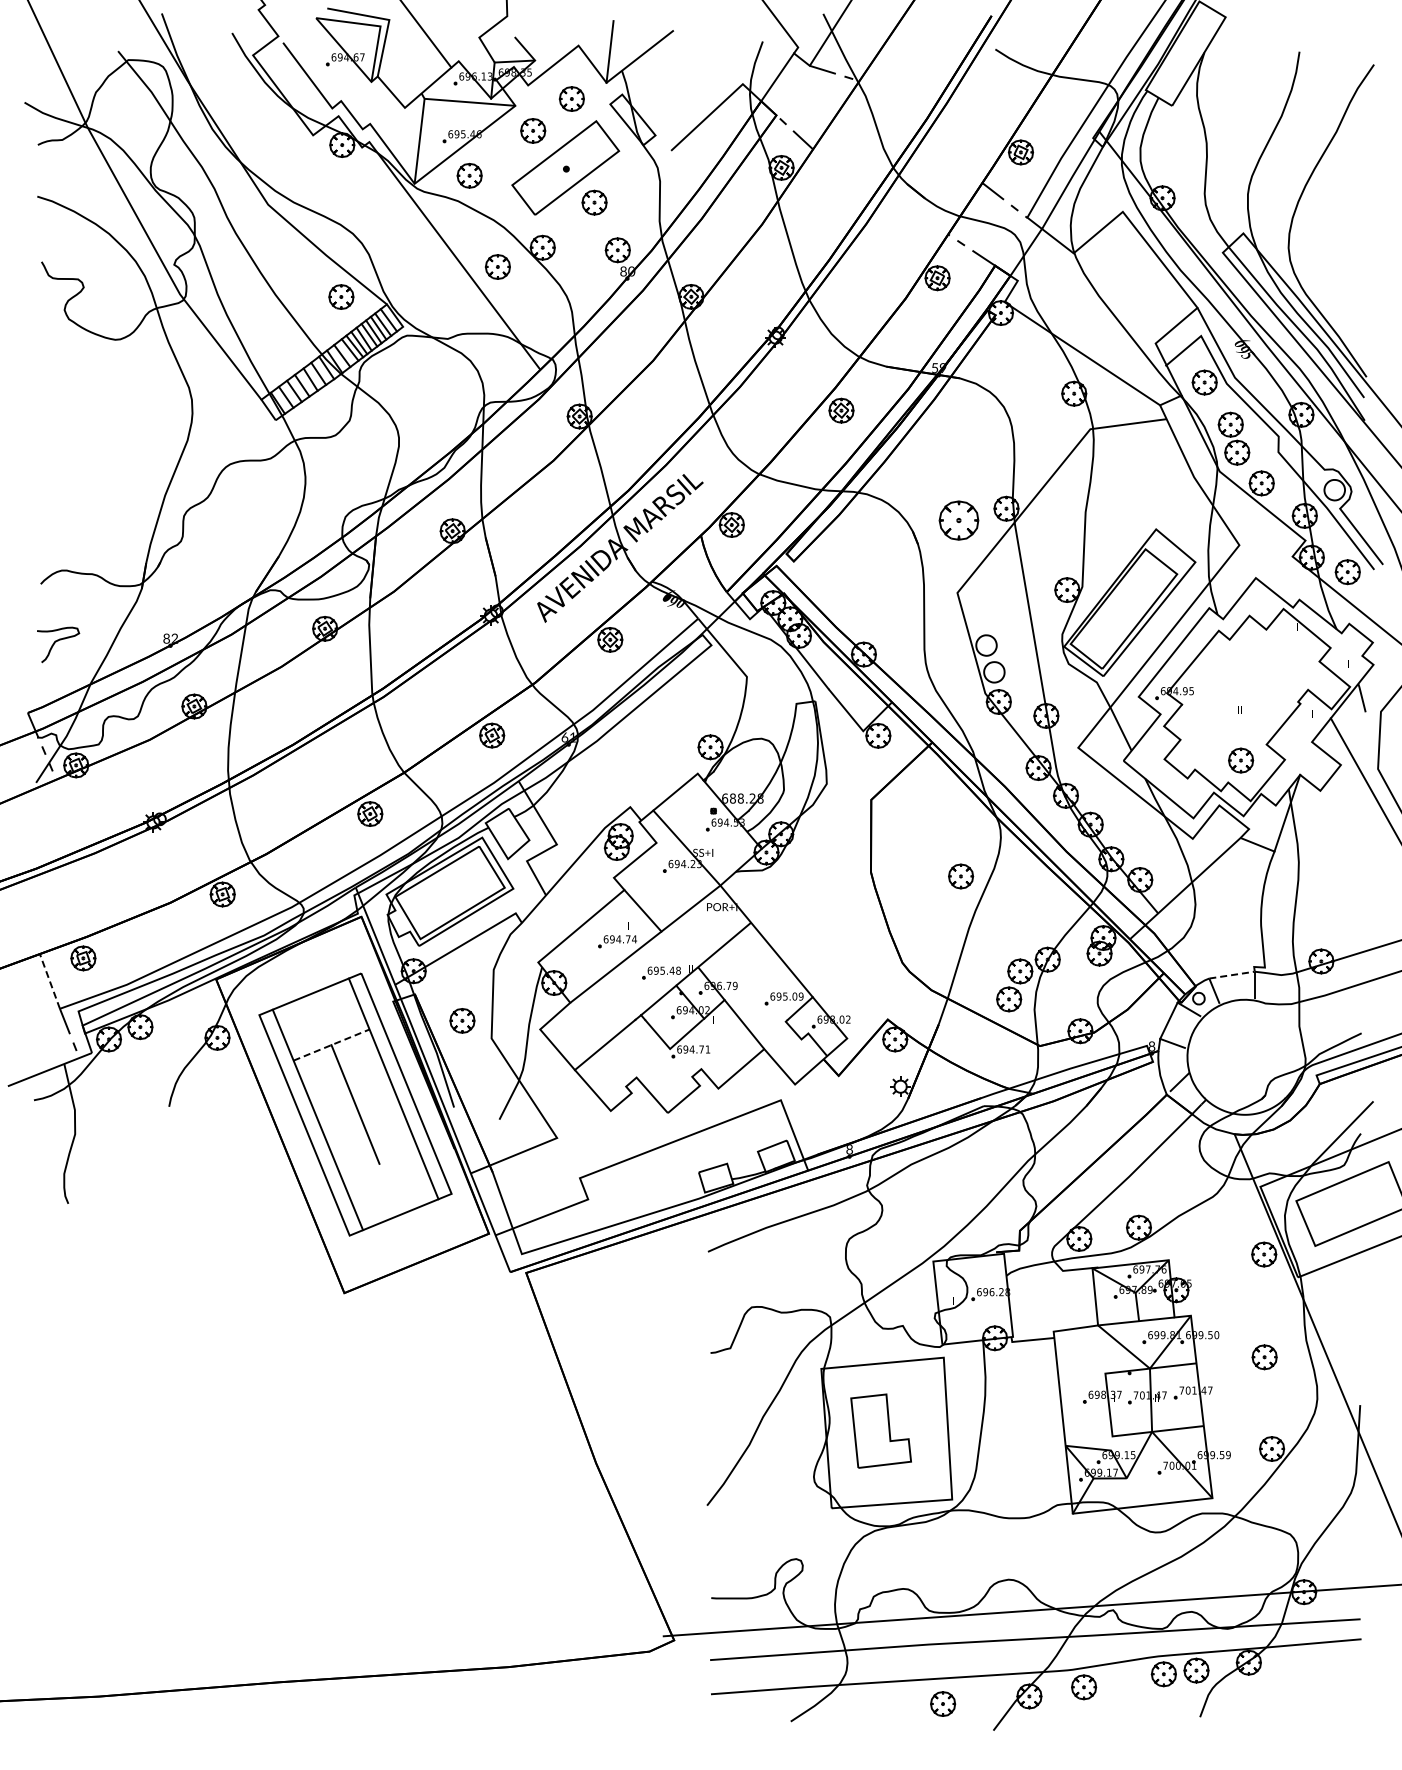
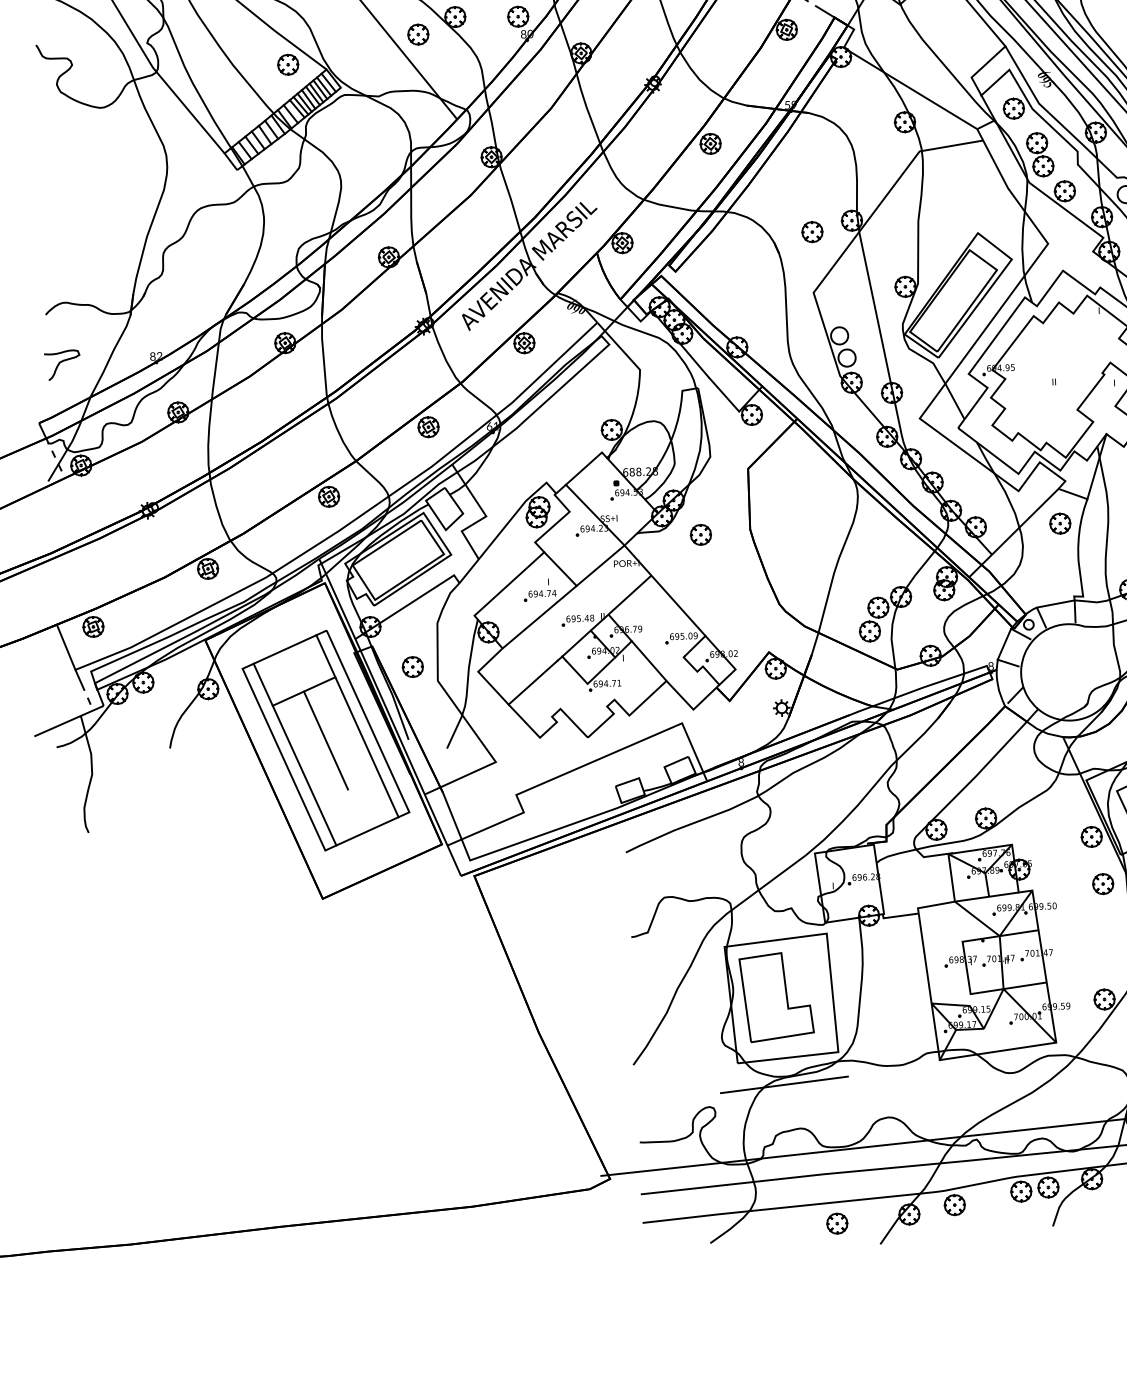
part: (958, 520) -> (812, 232), size x0.62
part: (1241, 760) -> (1060, 523), moved
part: (961, 876) -> (701, 534), moved
line: (1232, 975) -> (1056, 604), dashed -> solid
line: (49, 980) -> (65, 646), dashed -> solid
line: (332, 1044) -> (304, 691), dashed -> solid
part: (1264, 1357) -> (1103, 884), moved
part: (880, 1430) -> (776, 996), size x1.43
line: (886, 1536) -> (784, 1085), added

